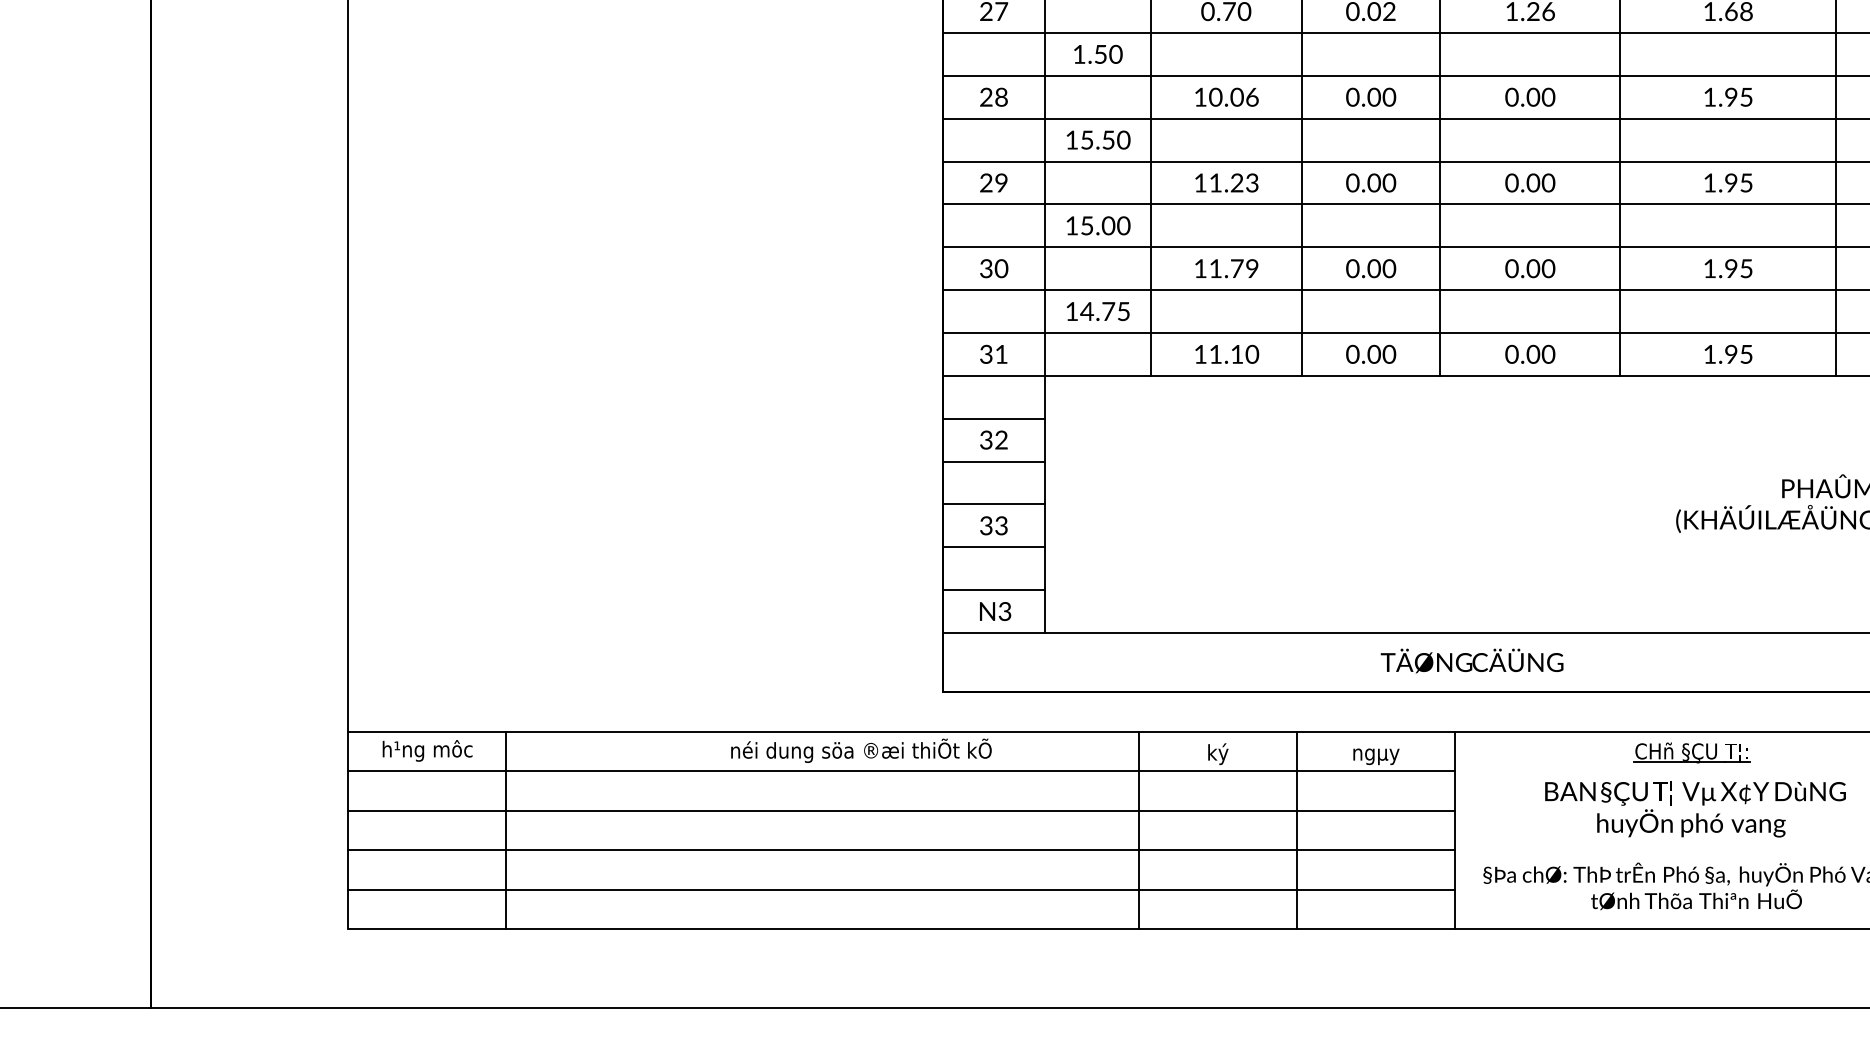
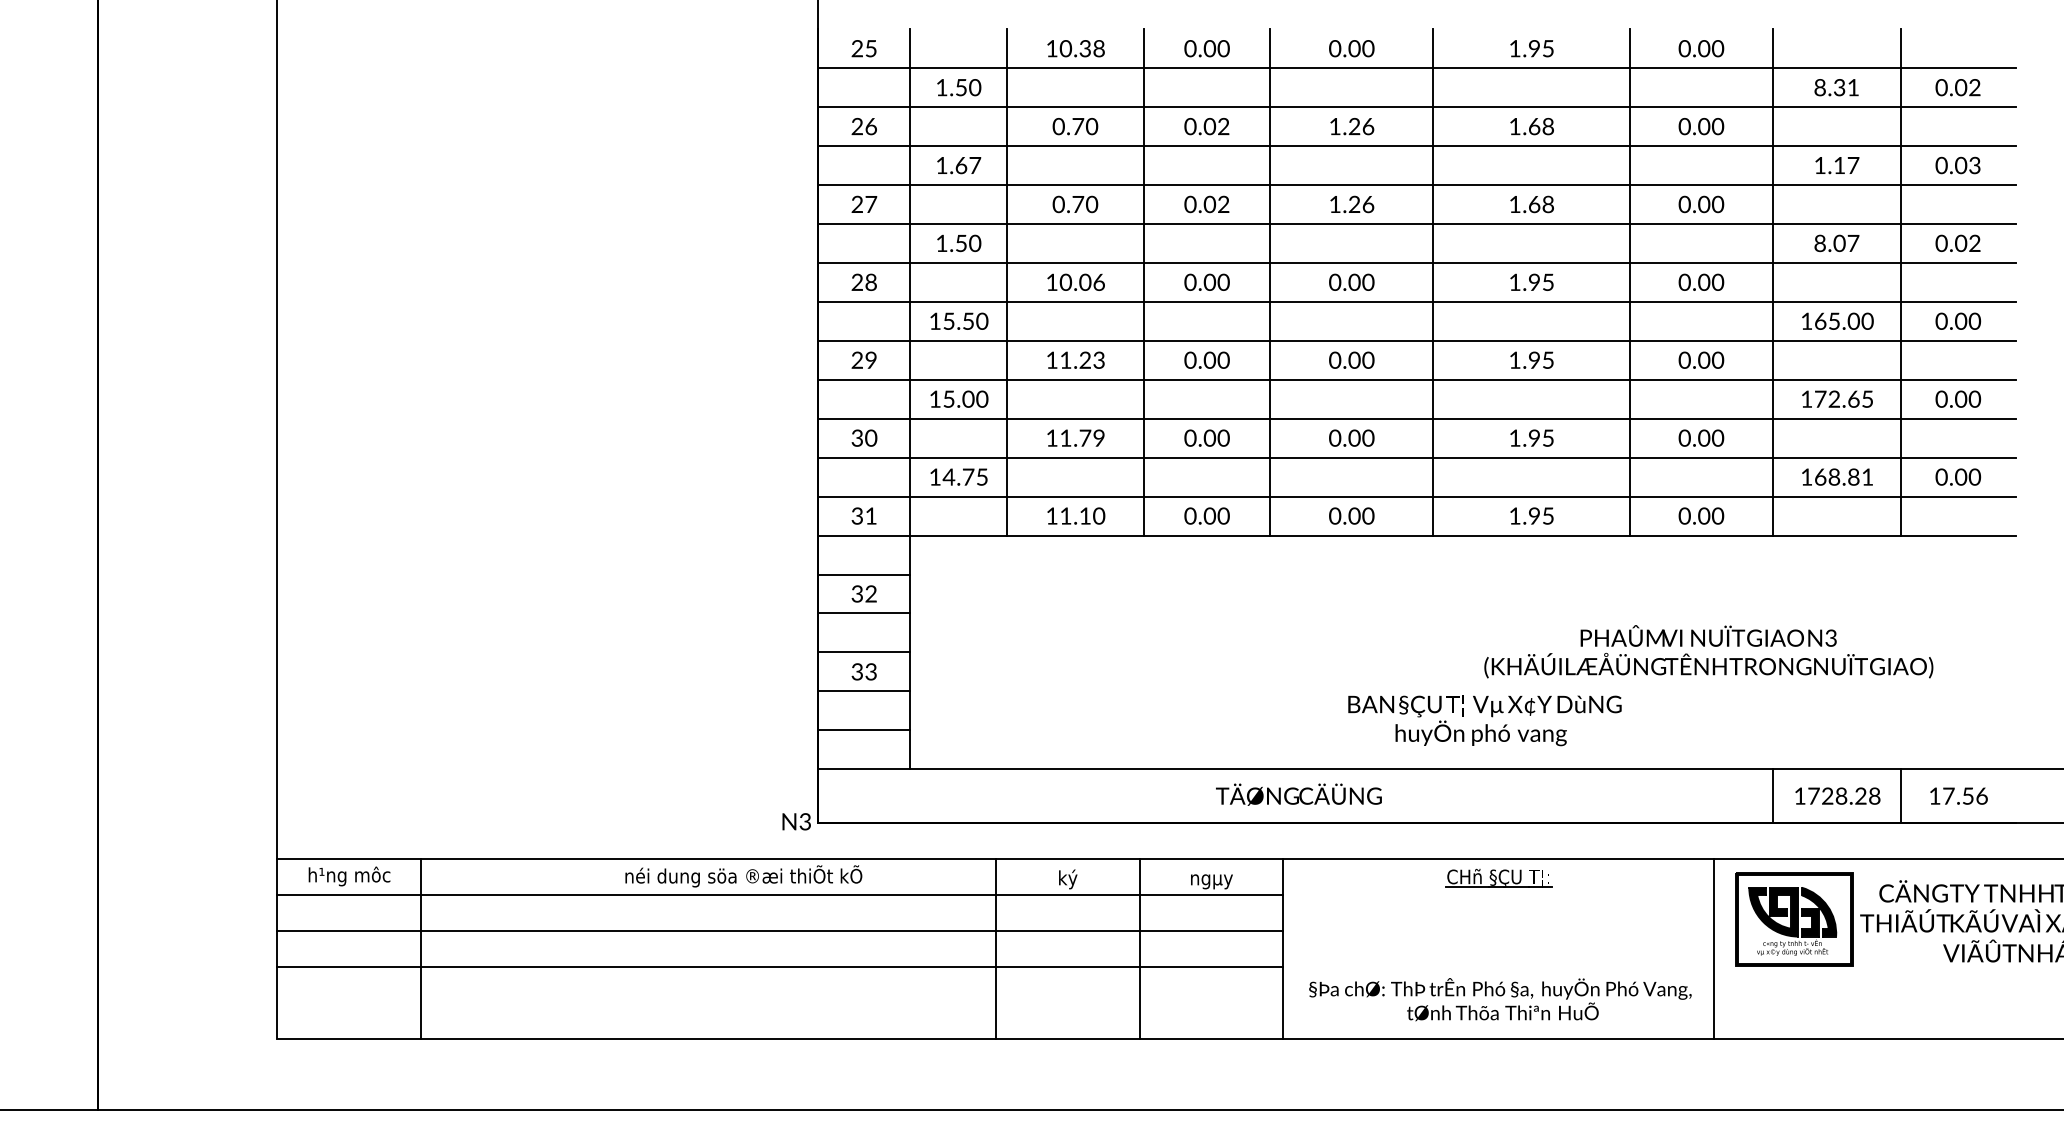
text: (995, 611) -> (796, 821), moved
text: (1695, 809) -> (1484, 720), moved
line: (901, 889) -> (780, 1002), removed

